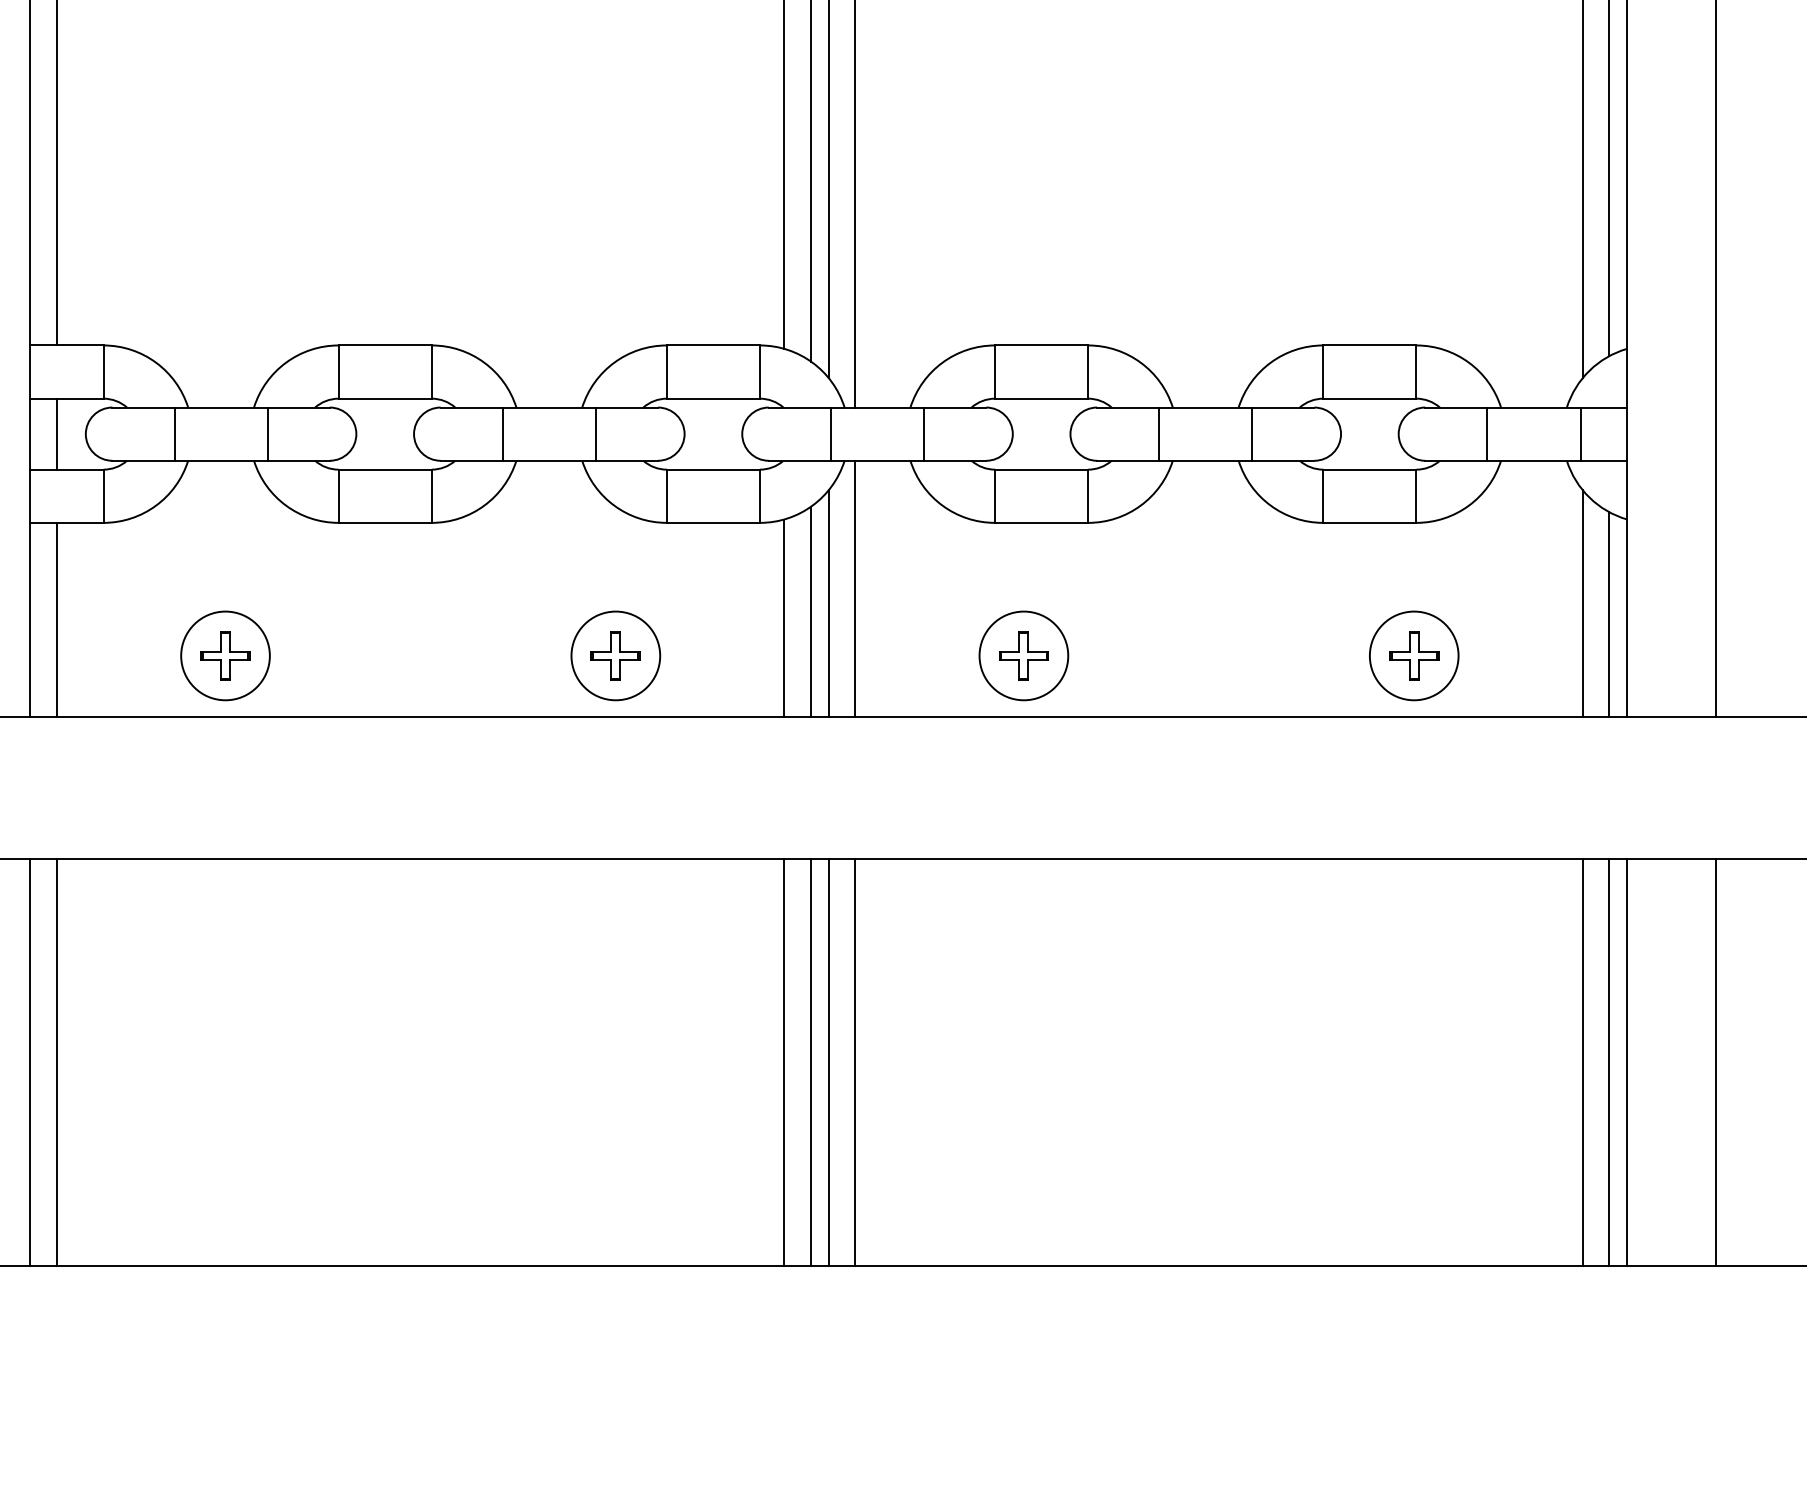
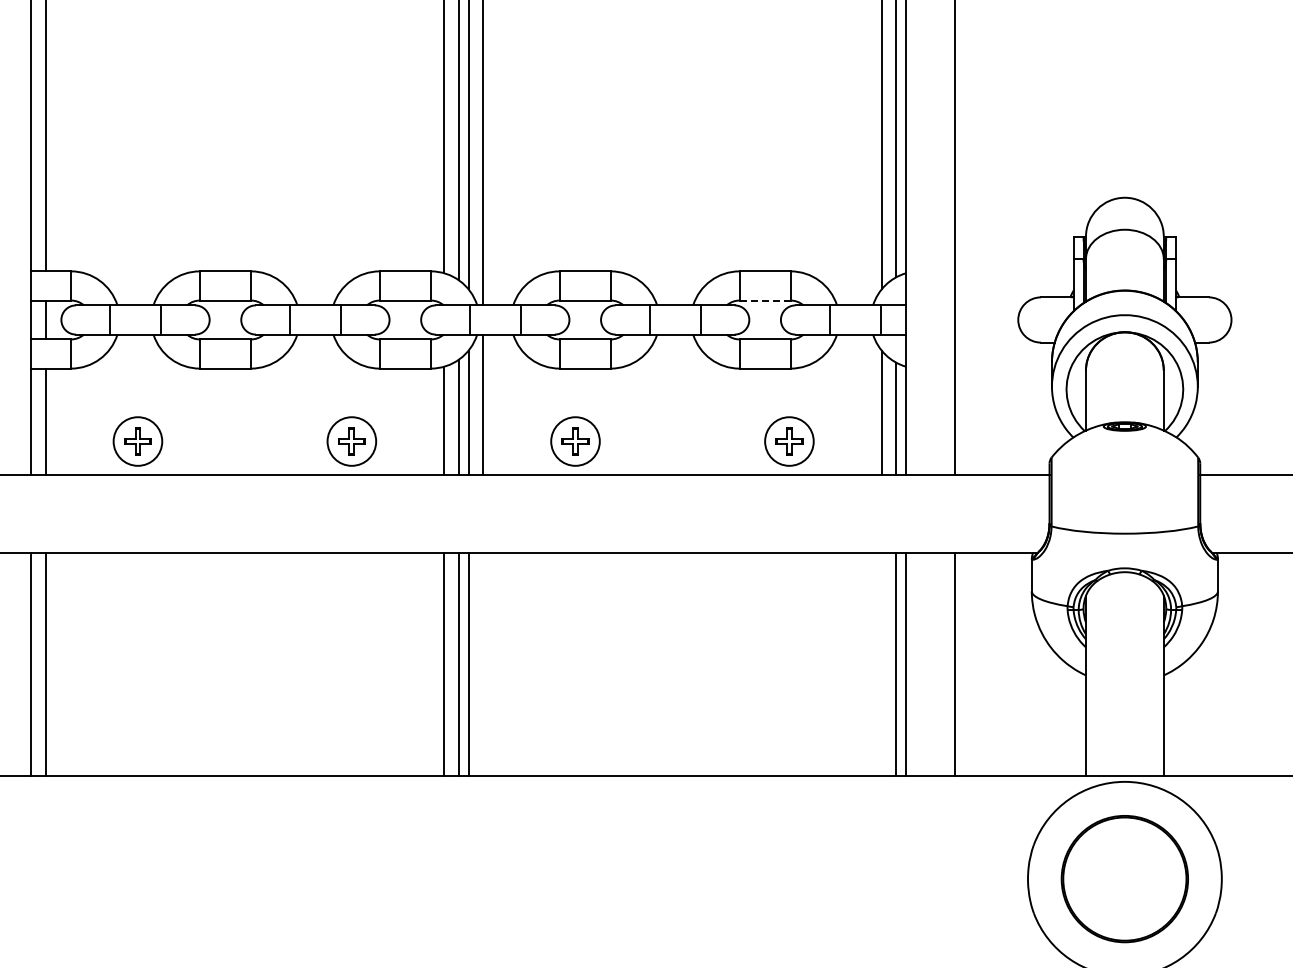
line: (1370, 398) -> (765, 300), solid -> dashed
line: (856, 1062) -> (483, 664), removed
line: (1582, 1062) -> (881, 664), removed

